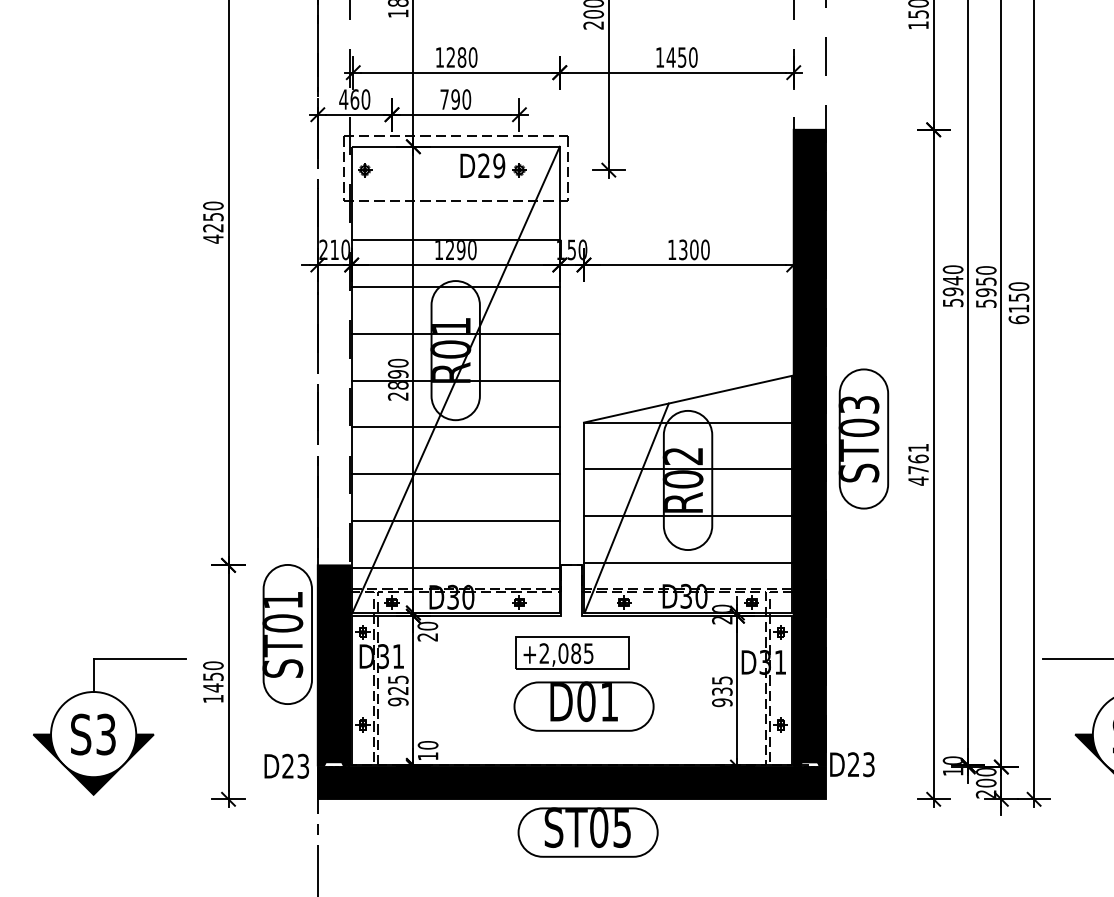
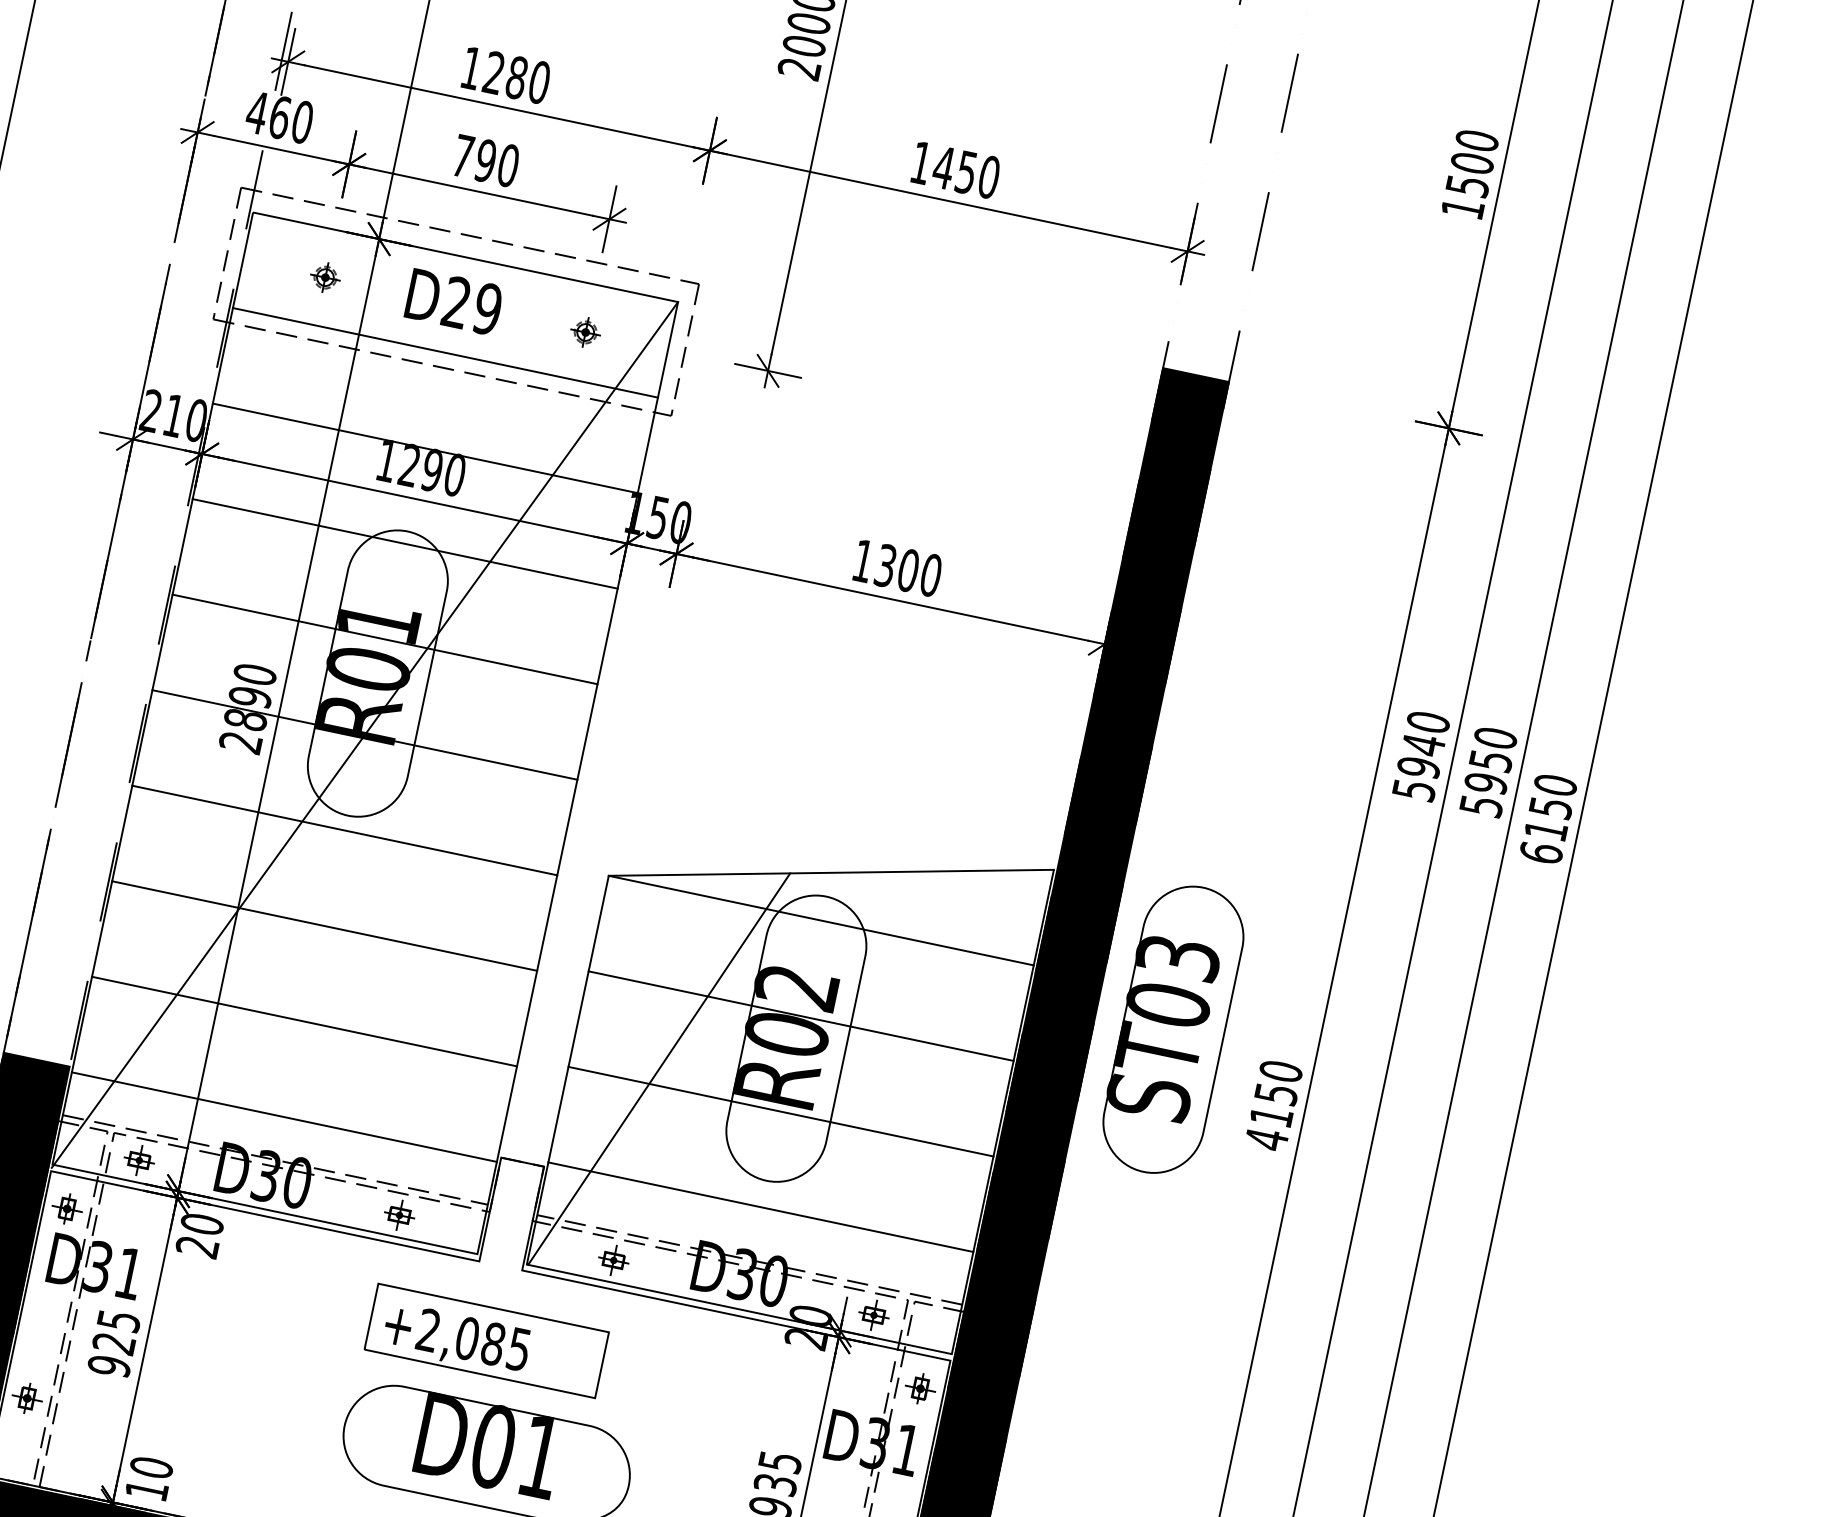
text: (482, 165) -> (453, 301), moved
part: (365, 170) -> (326, 278), moved
line: (455, 193) -> (444, 352), added
text: (918, 458) -> (1276, 1093), 4761 -> 4150

